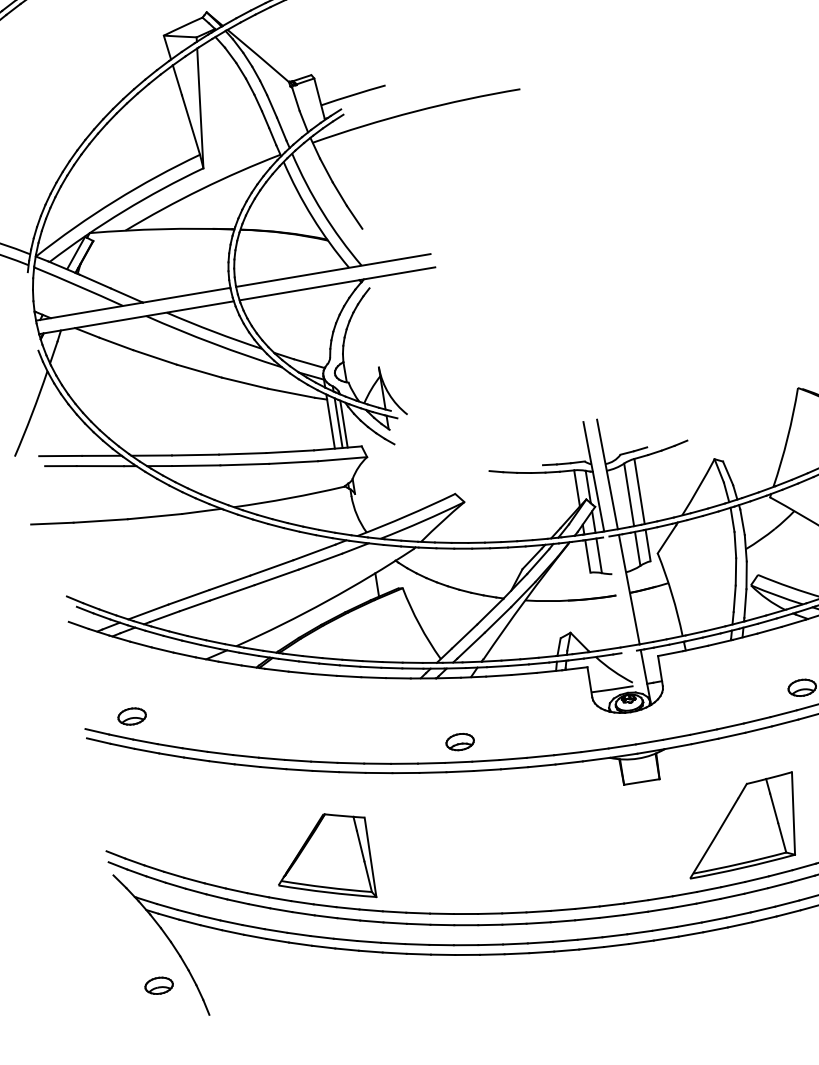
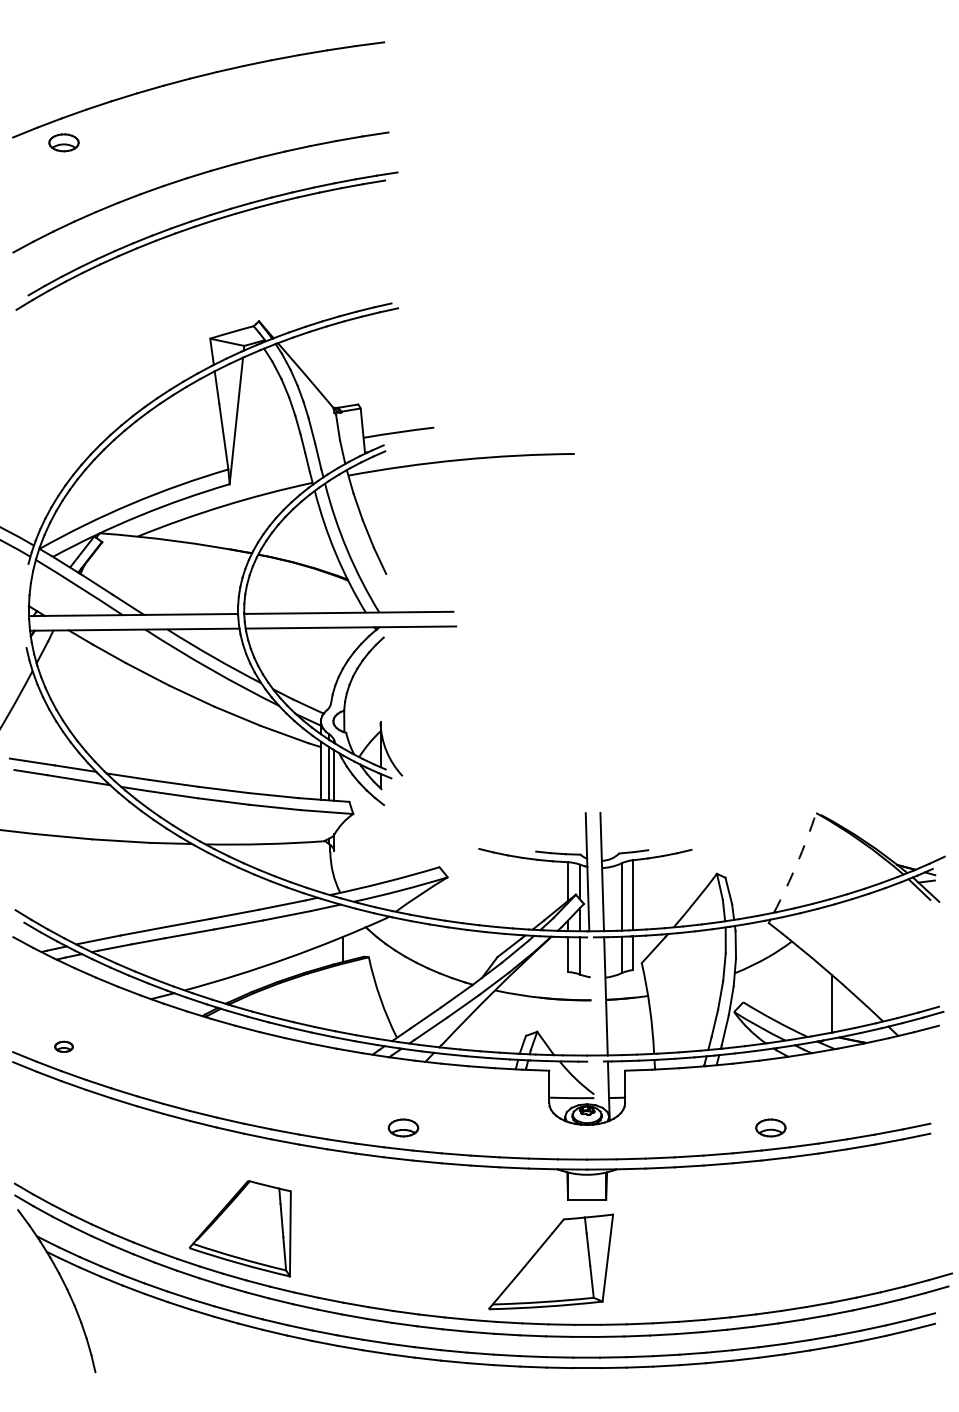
arc: (788, 437) -> (797, 863), solid -> dashed
part: (131, 716) -> (63, 1046), size x0.6
part: (740, 825) -> (550, 1261), moved
part: (159, 985) -> (47, 1333), removed

